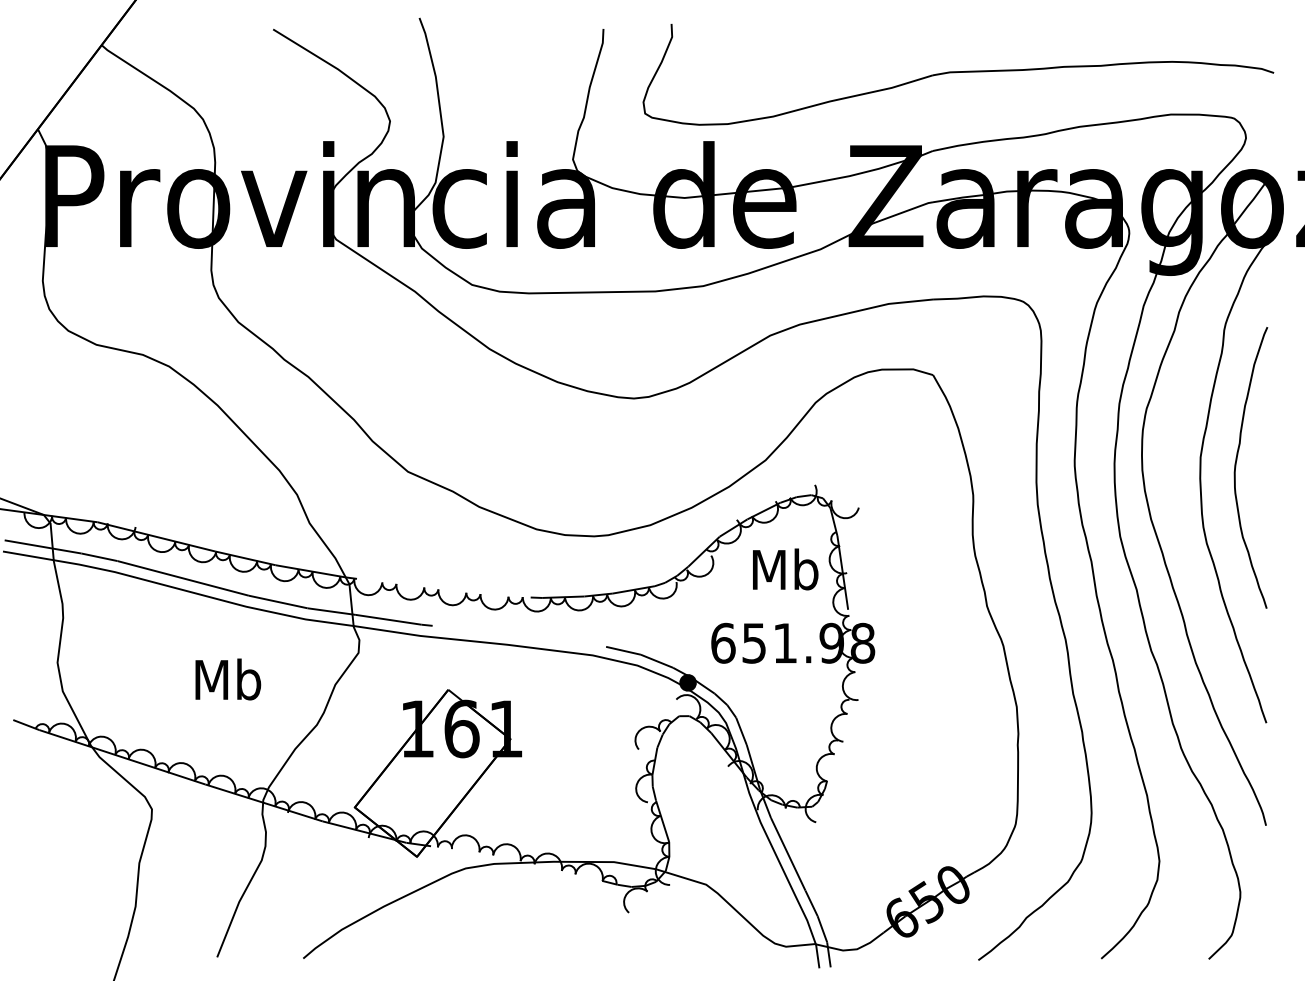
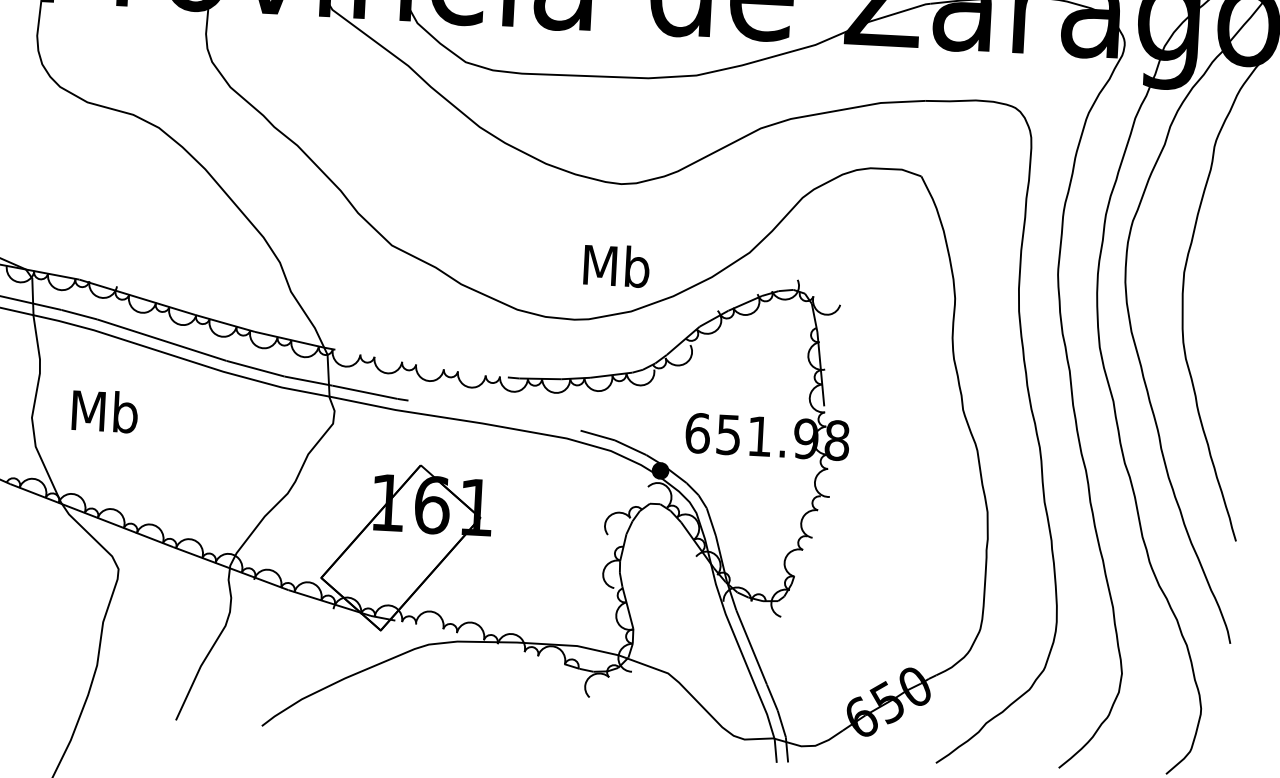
curve: (1236, 467) -> (1219, 284), removed
text: (785, 569) -> (616, 265), moved
text: (228, 679) -> (105, 411), moved

